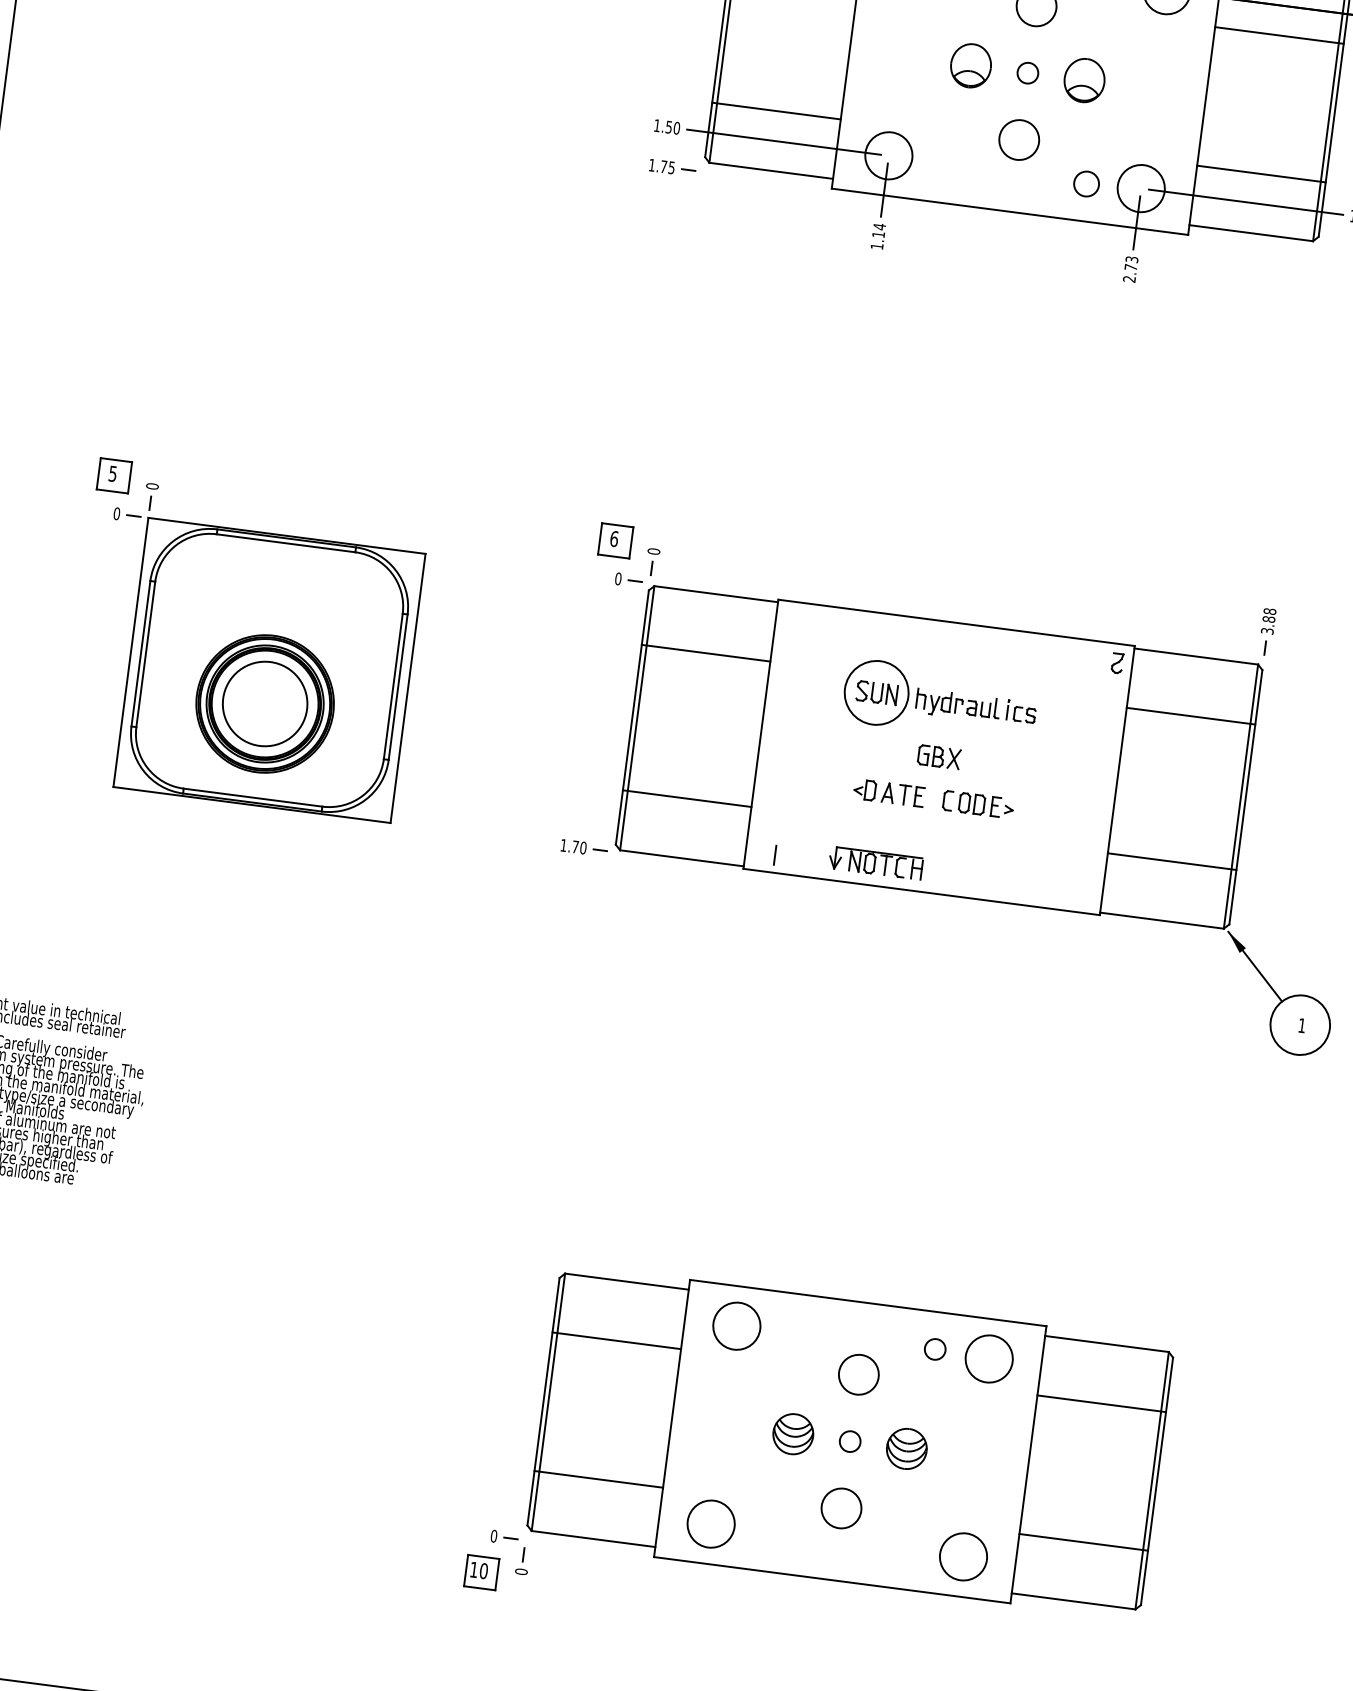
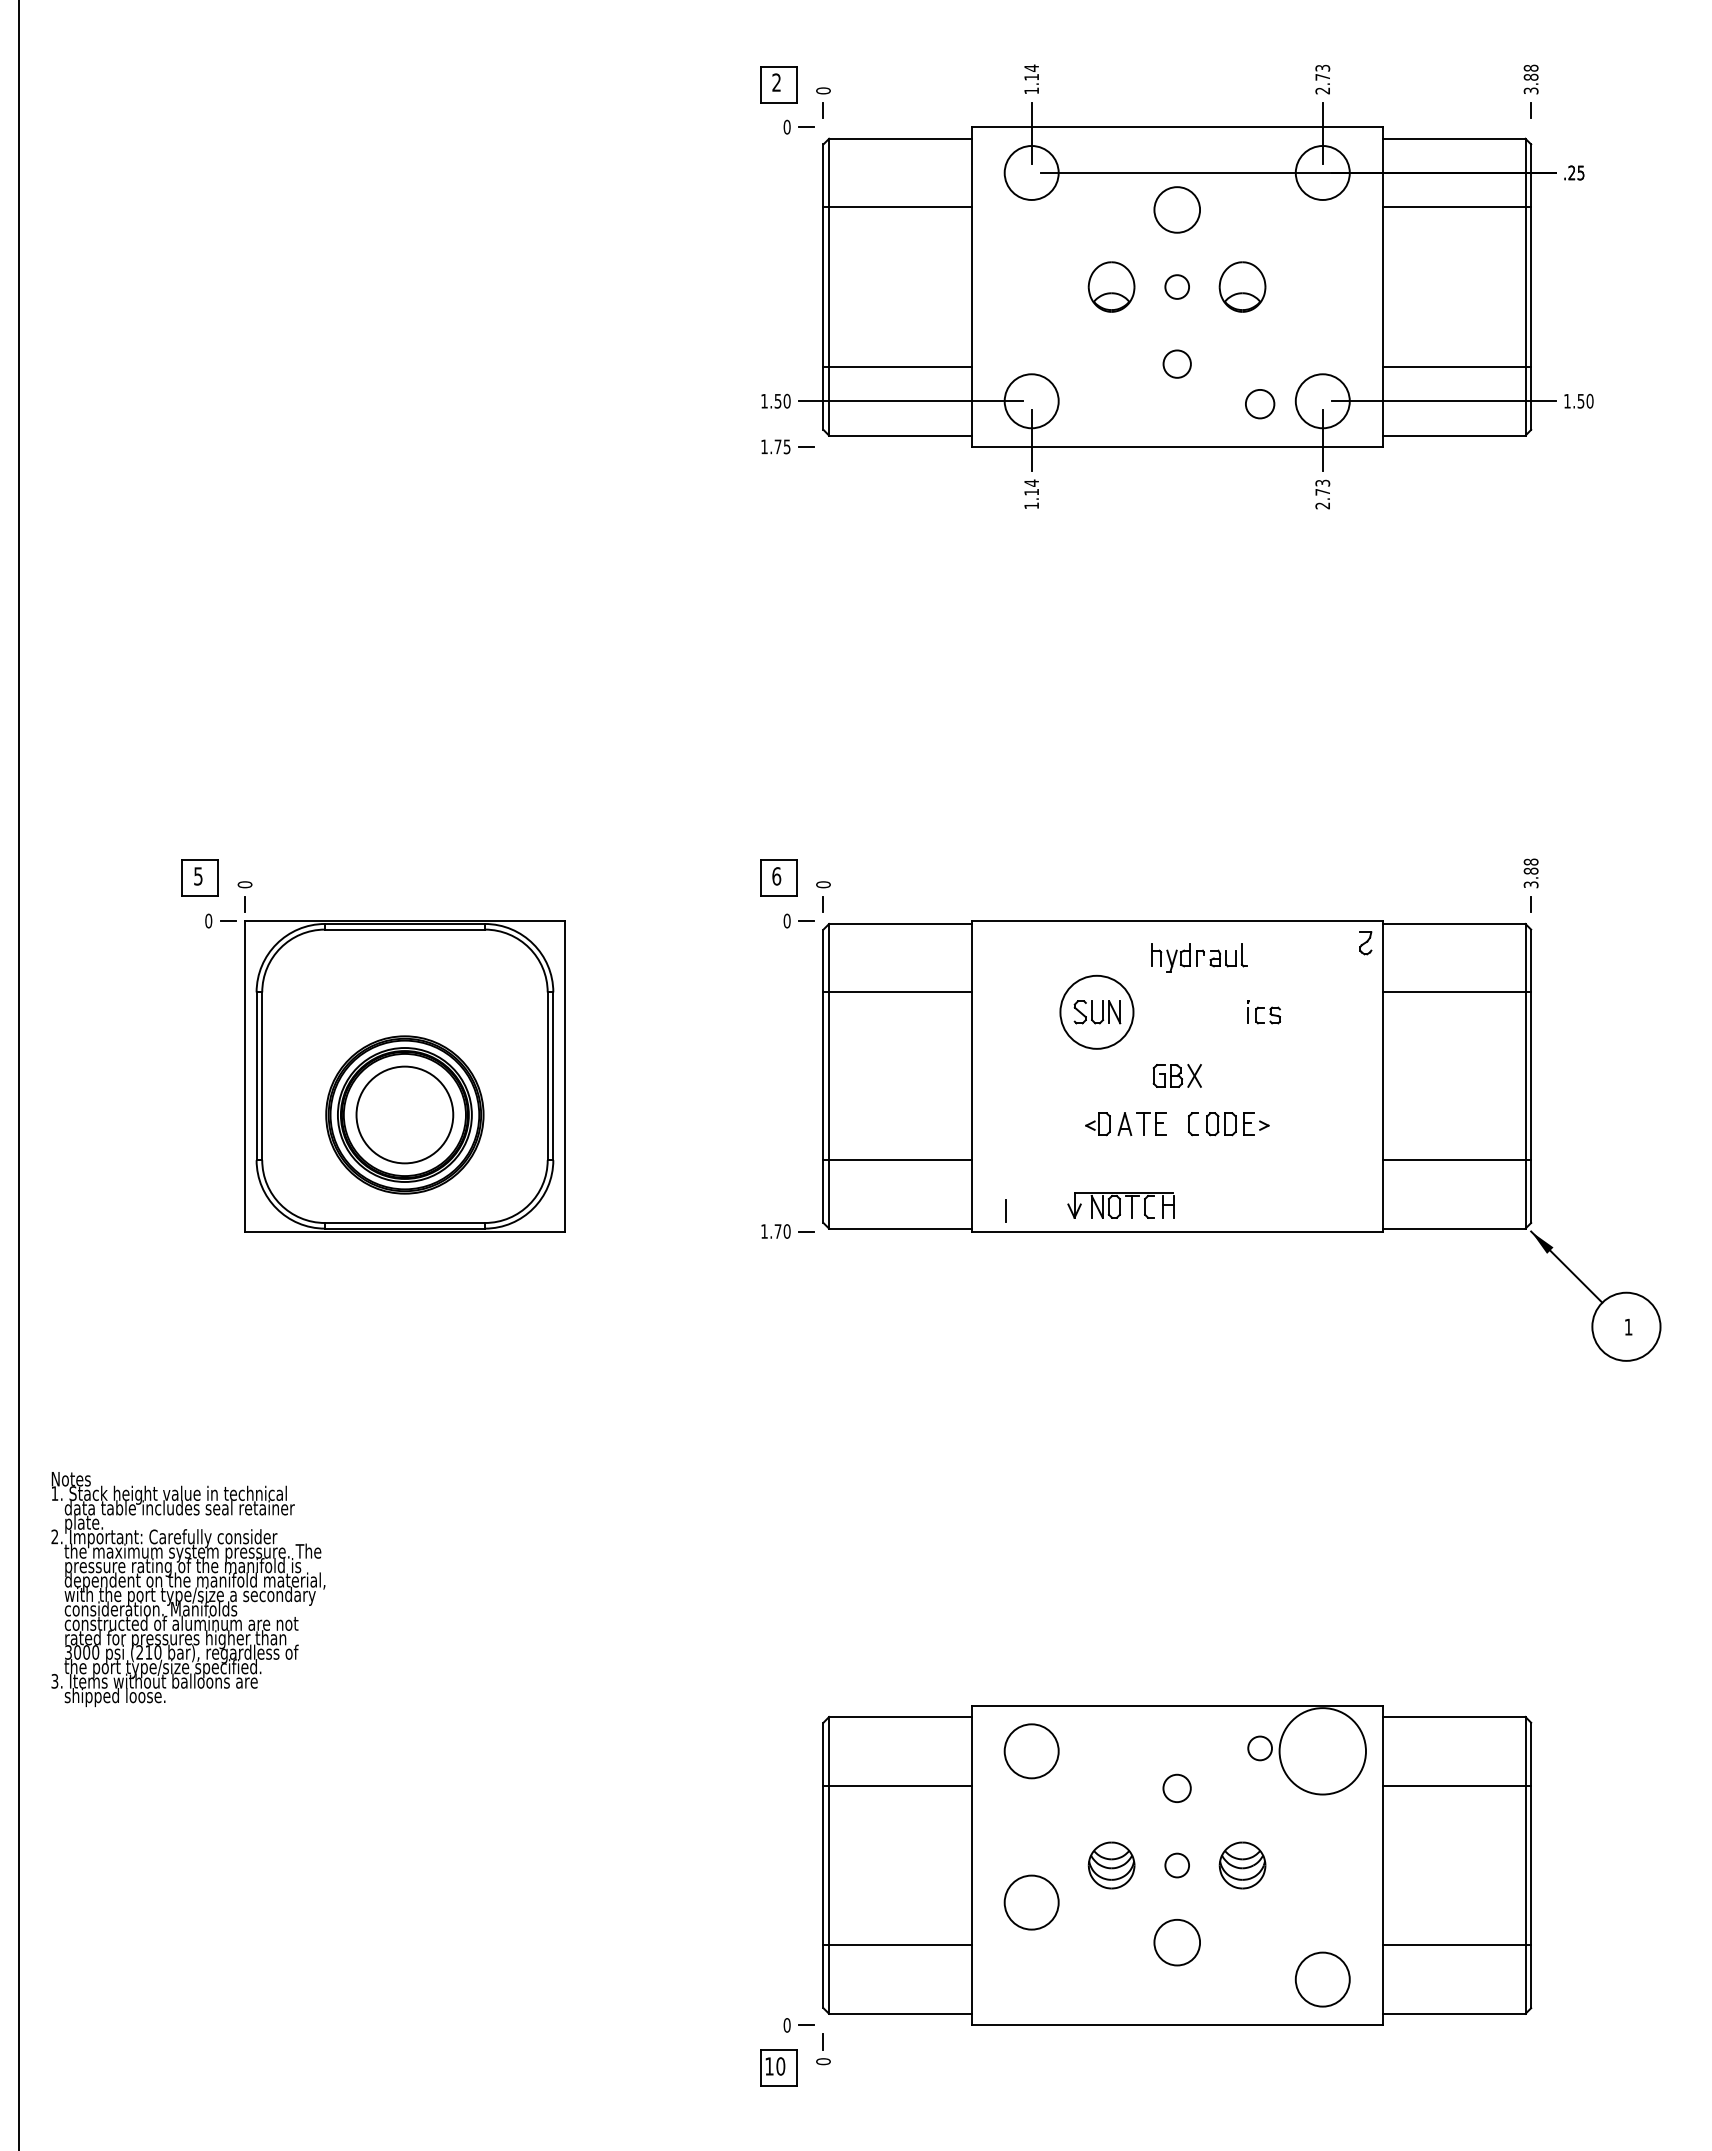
circle: (1019, 139) -> (1177, 363), size x0.6
part: (958, 705) -> (1199, 957), moved
circle: (988, 1359) -> (1322, 1751), size x1.6
circle: (858, 1374) -> (1176, 1788), size x0.6
circle: (711, 1524) -> (1031, 1902), moved

